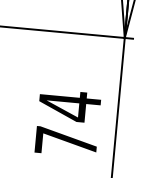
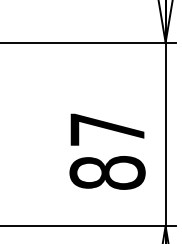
text: (68, 123) -> (107, 150), 74 -> 87

